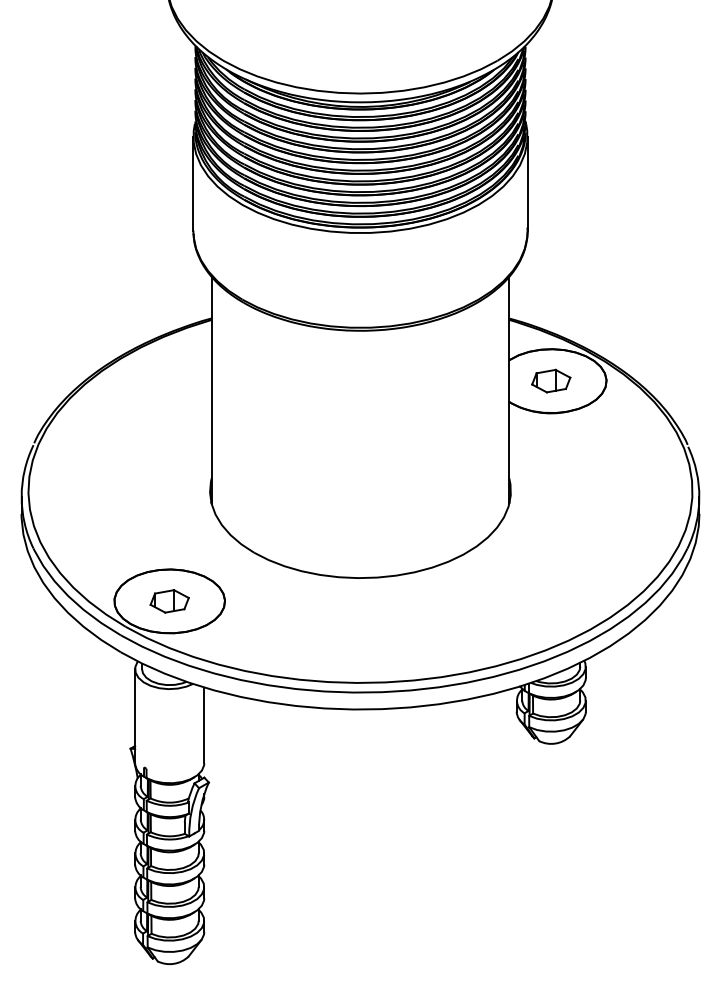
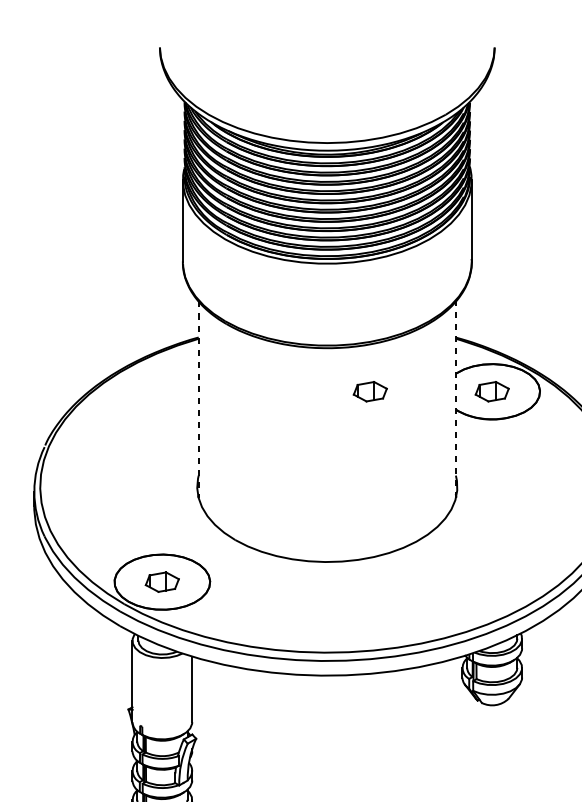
part: (410, 380) -> (370, 391), added
line: (211, 390) -> (198, 399), solid -> dashed
line: (509, 390) -> (456, 399), solid -> dashed

